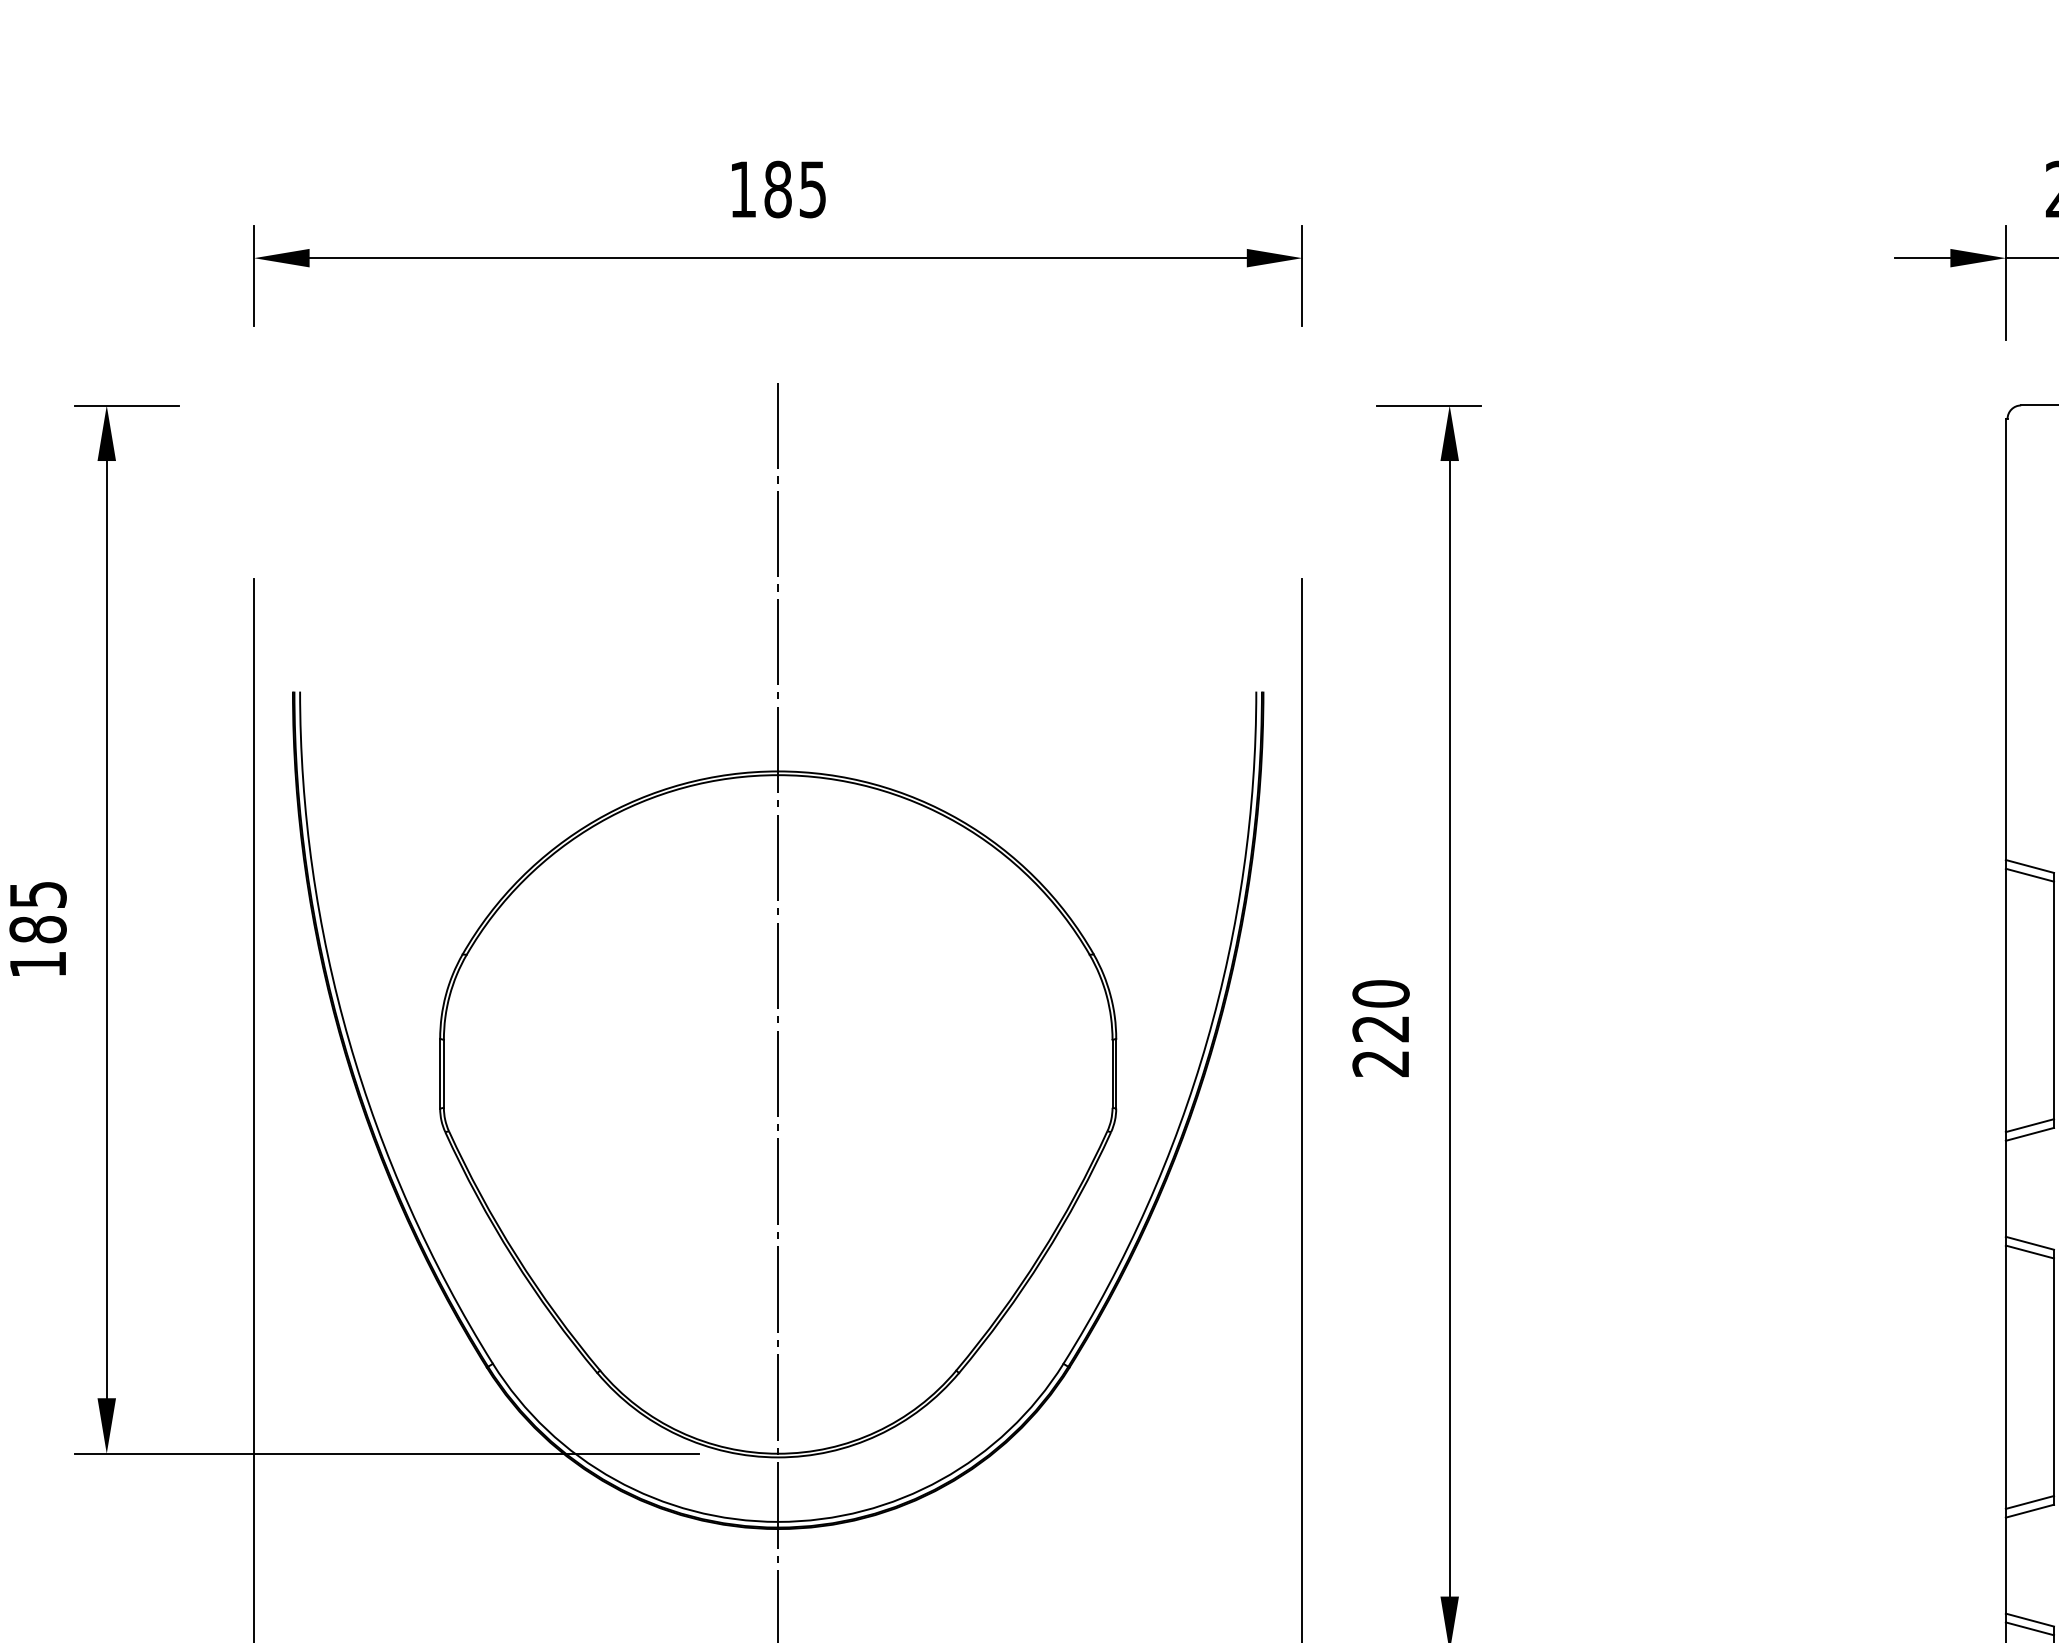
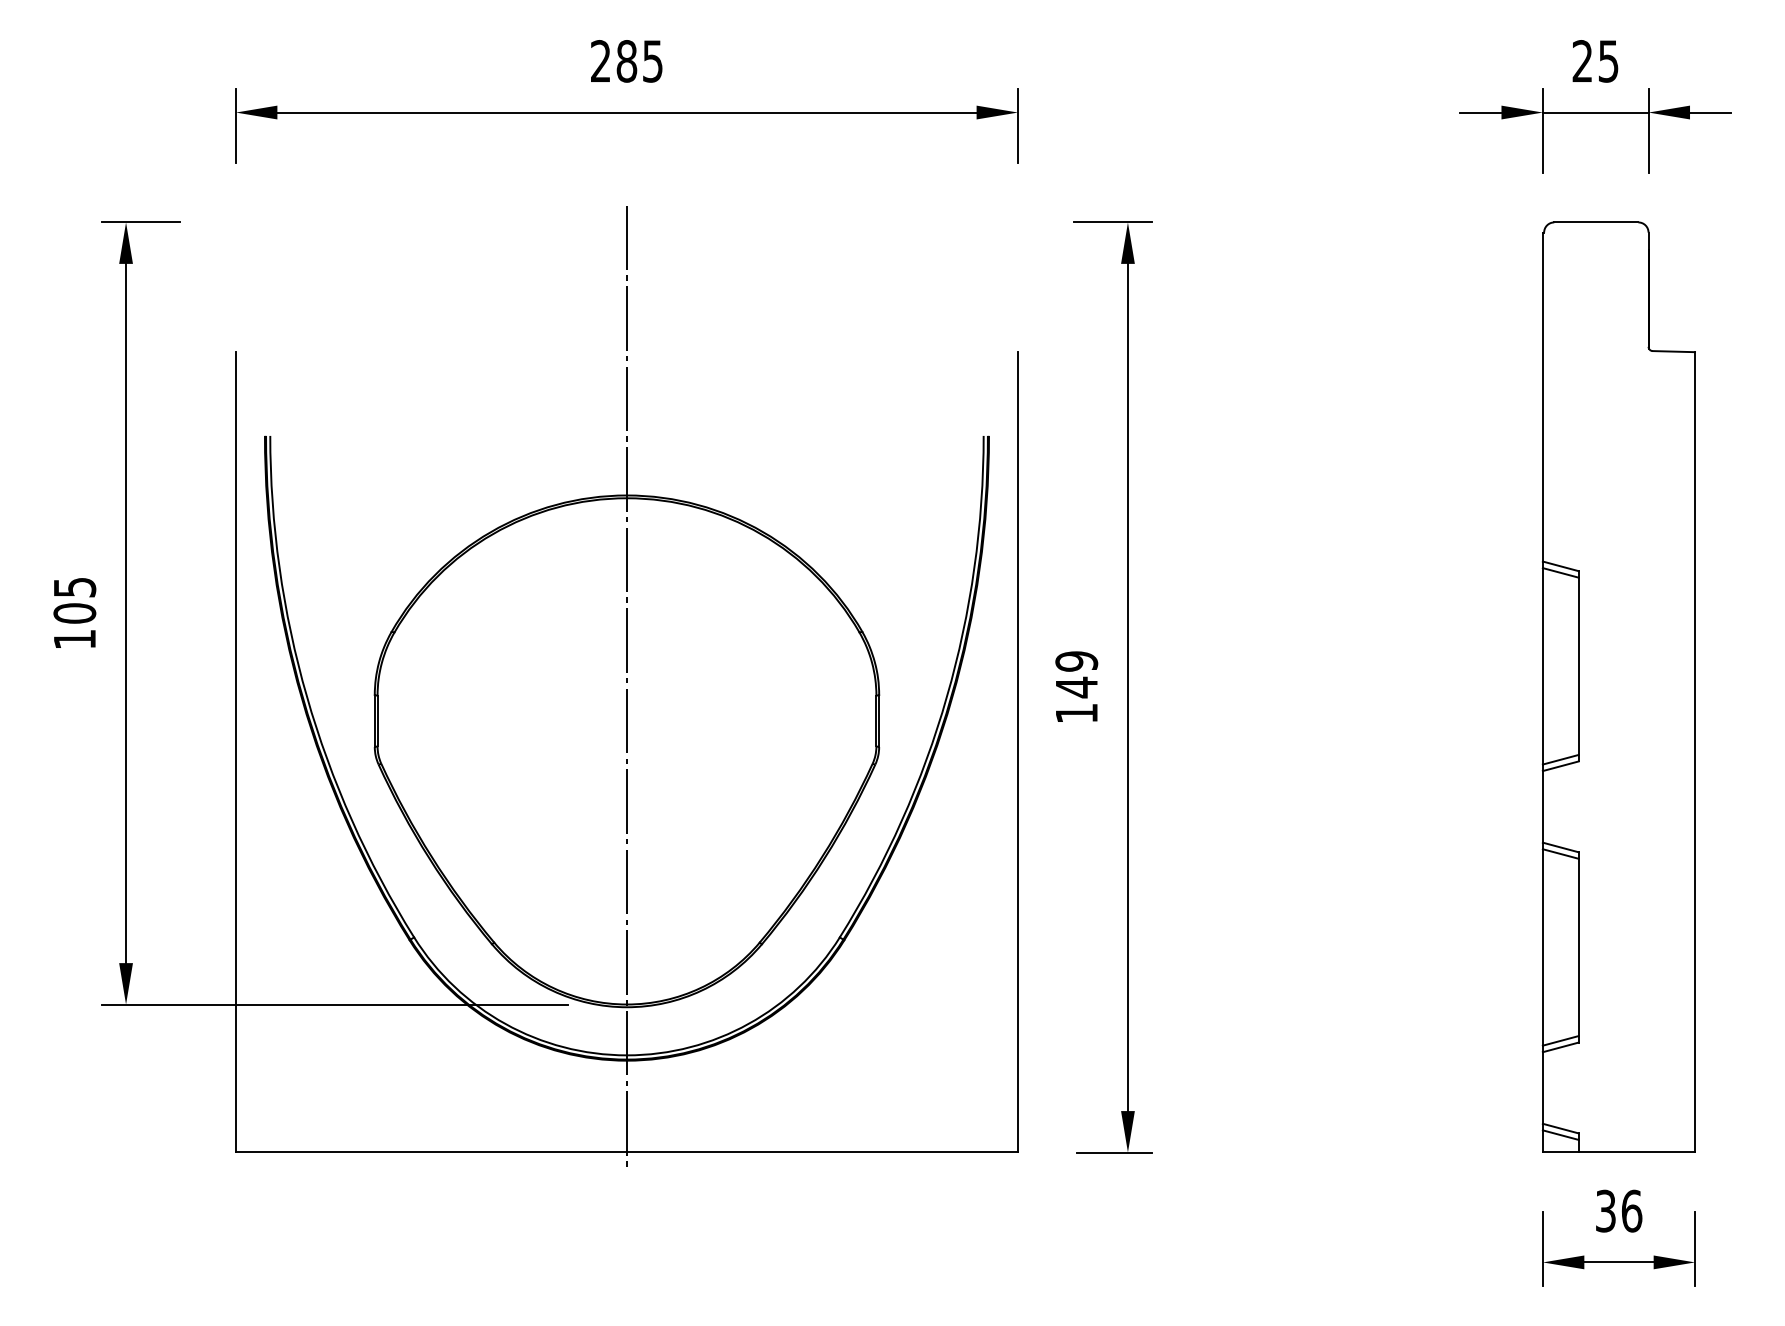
text: (742, 188) -> (600, 60), 185 -> 285
text: (37, 929) -> (74, 613), 185 -> 105
text: (1380, 1028) -> (1076, 687), 220 -> 149

